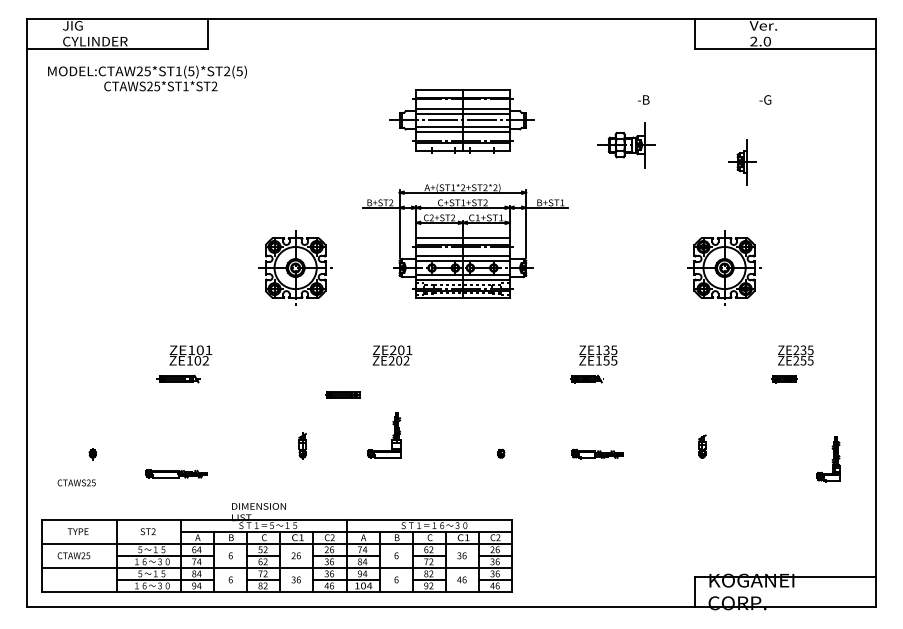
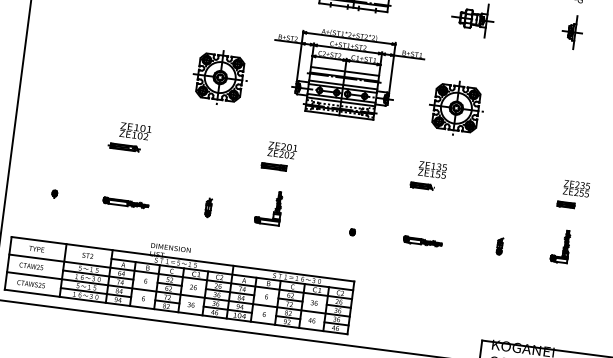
part: (742, 162) -> (572, 32), moved
part: (724, 267) -> (456, 107), moved
part: (342, 394) -> (273, 166), moved
part: (828, 459) -> (560, 246), moved
part: (176, 473) -> (126, 202), moved
text: (76, 482) -> (31, 283), moved

